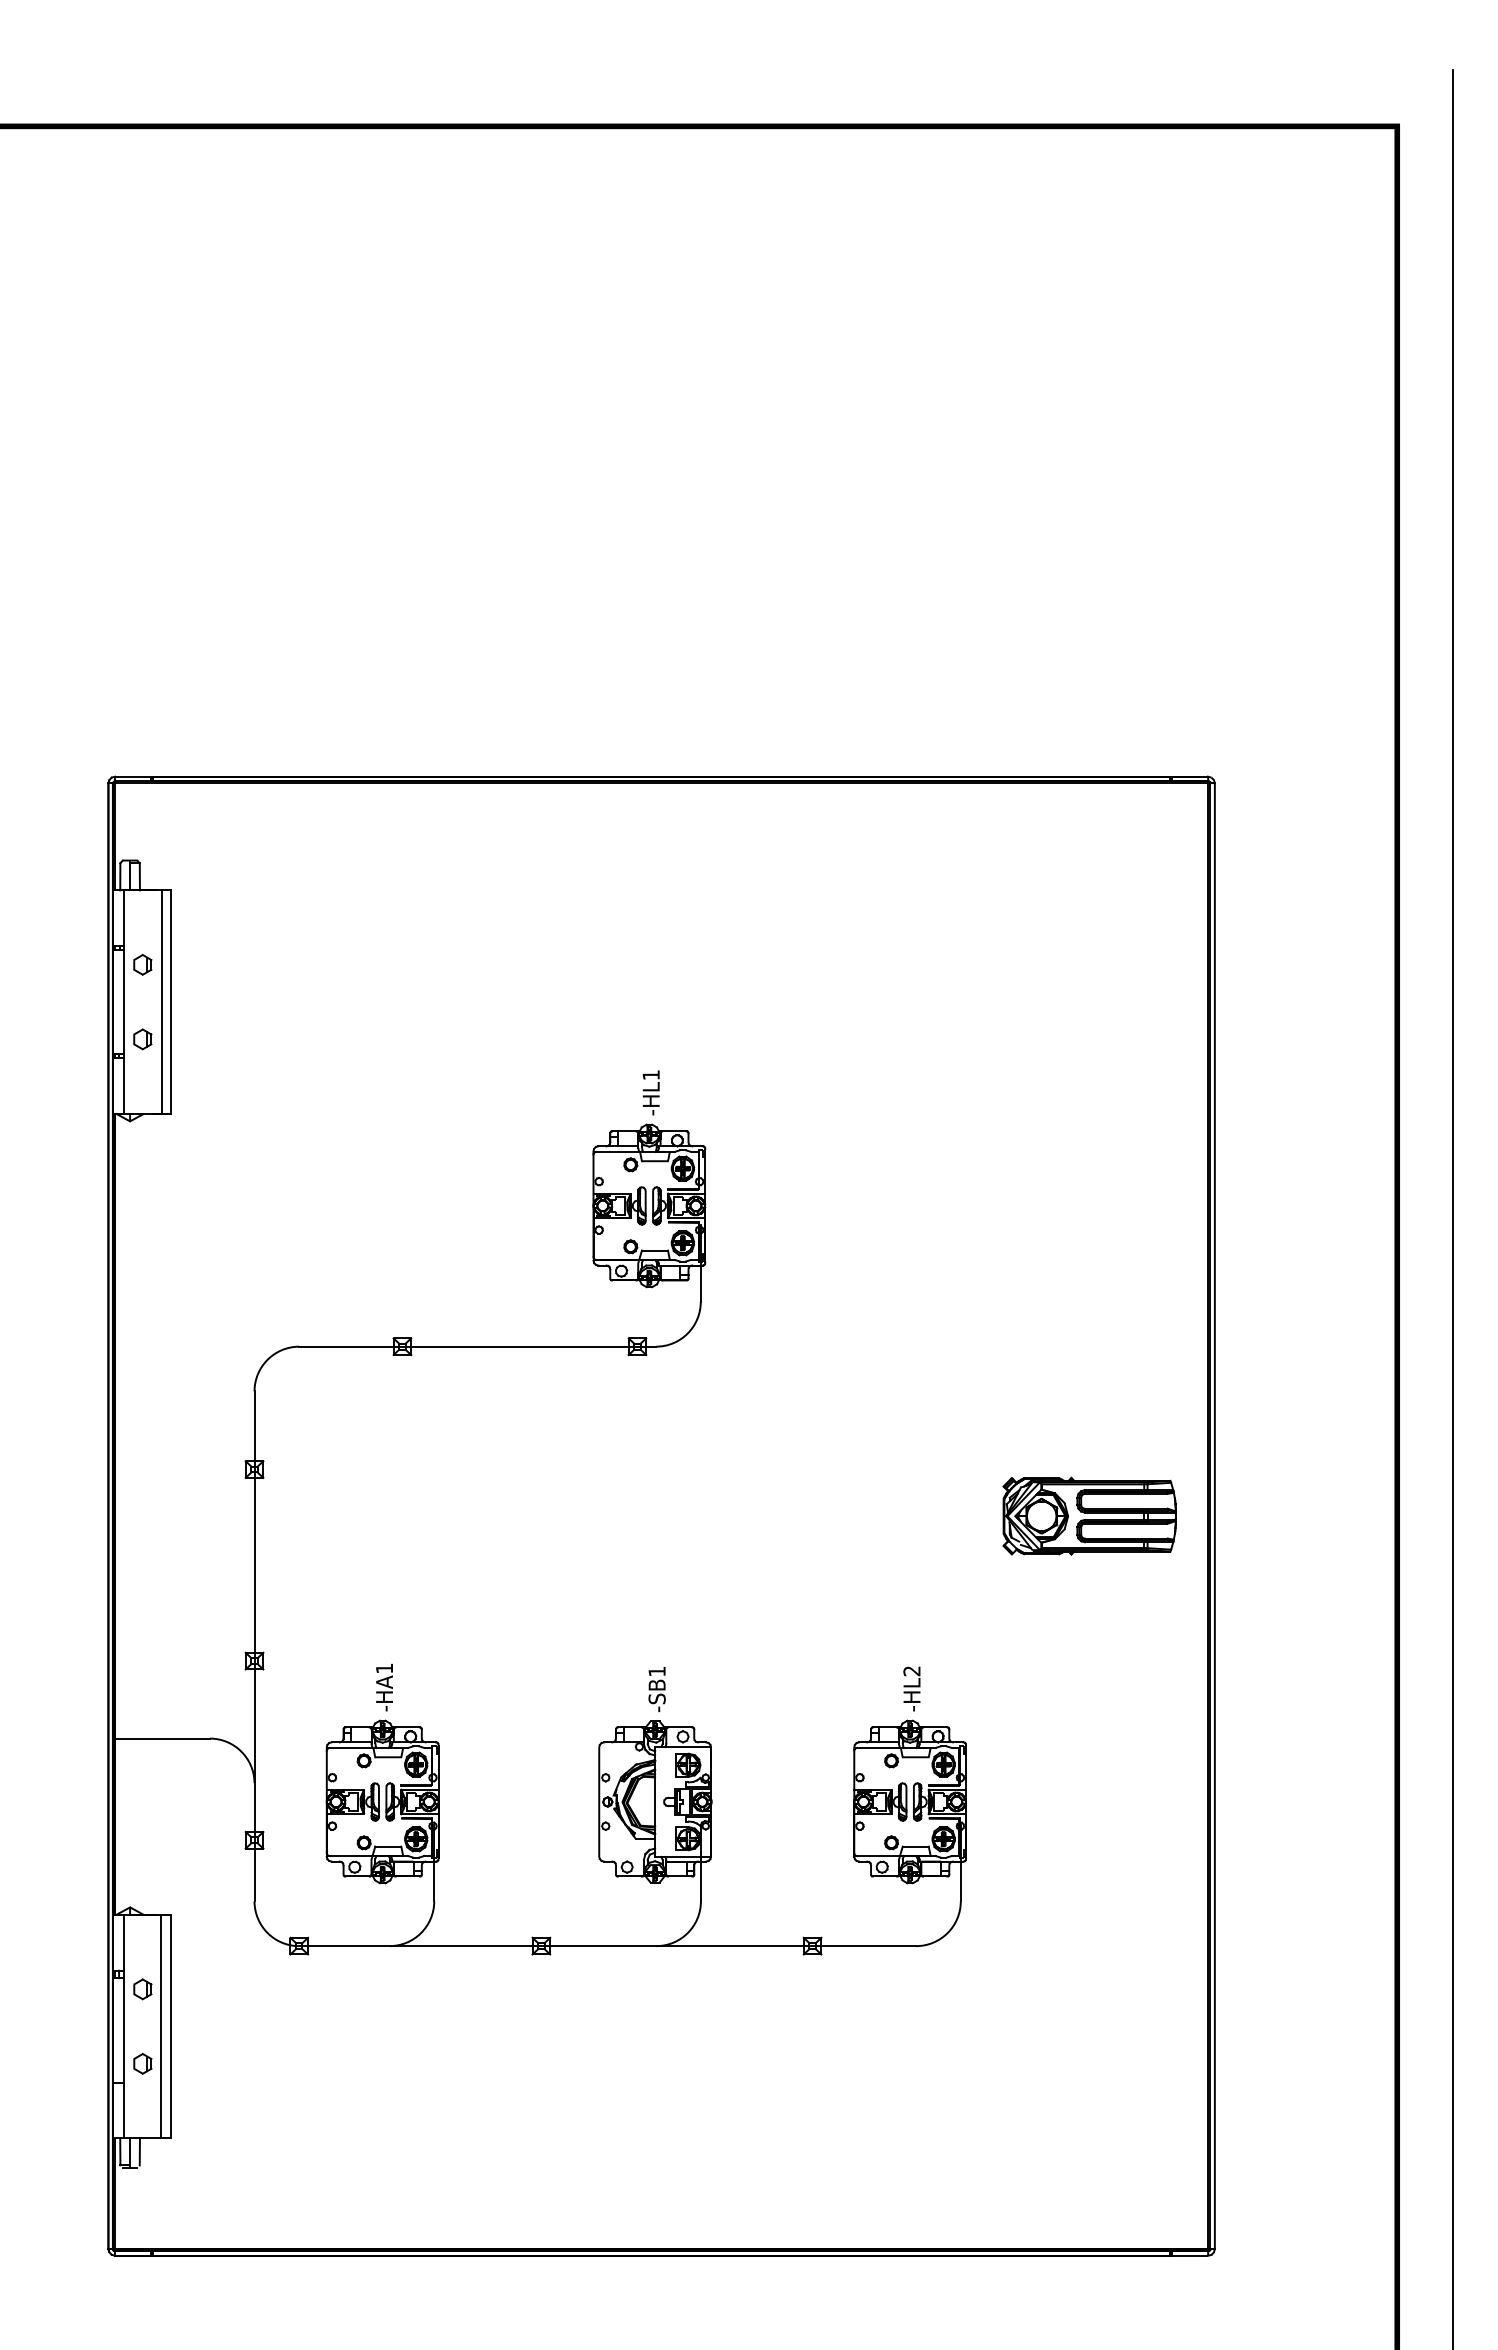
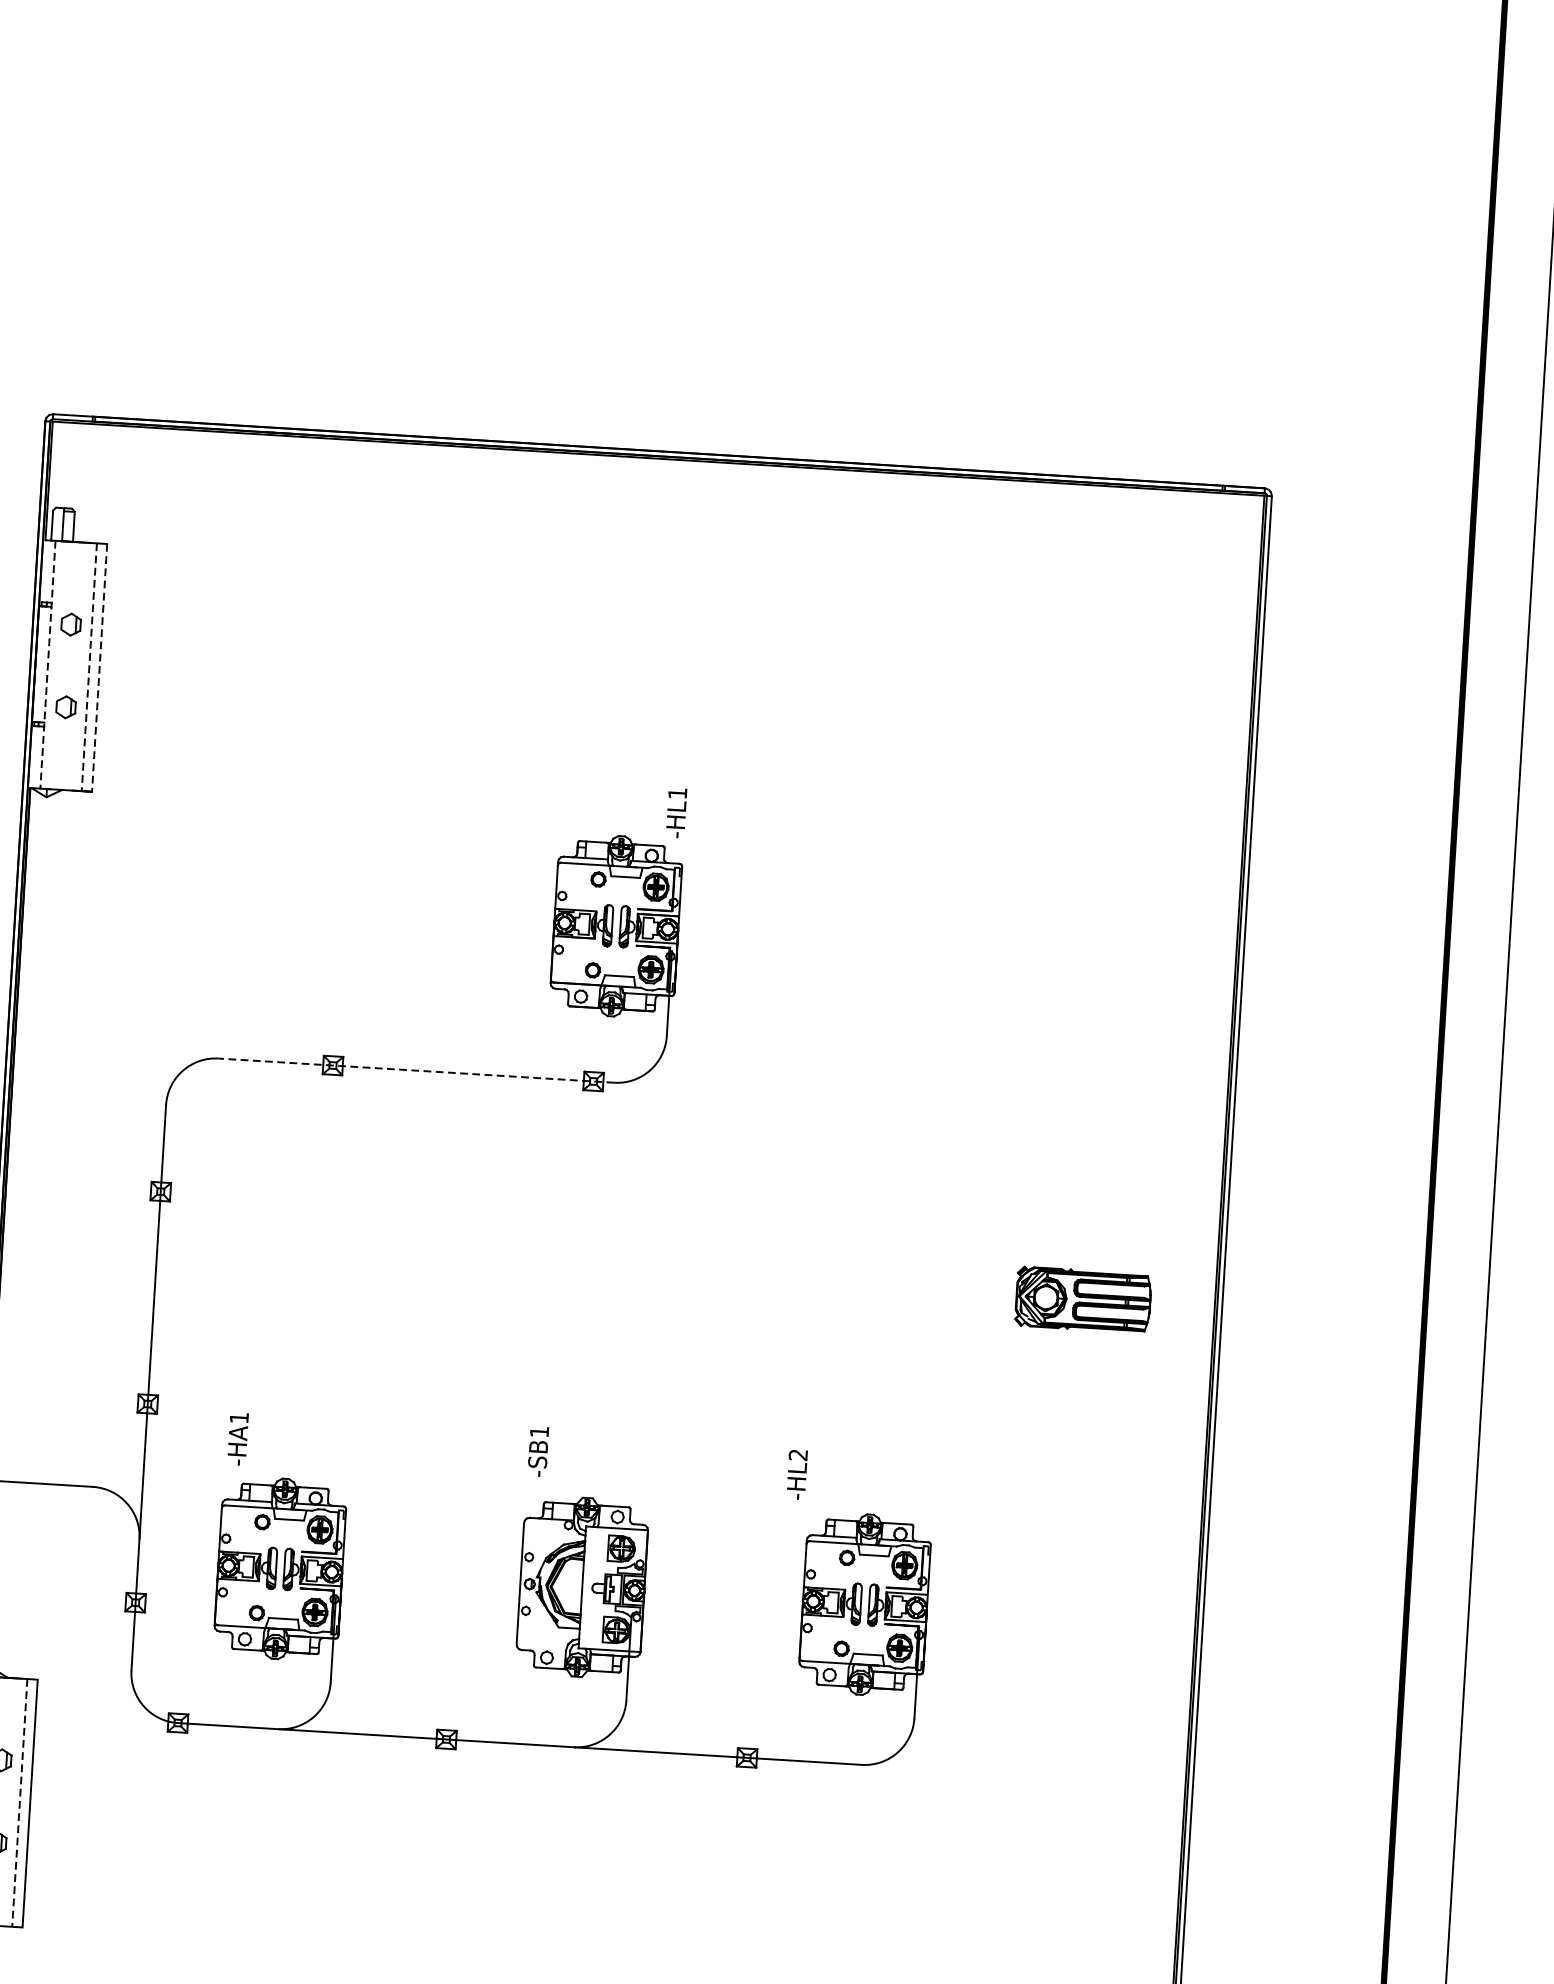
line: (124, 1002) -> (48, 665), solid -> dashed
line: (161, 1002) -> (89, 667), solid -> dashed
line: (170, 1002) -> (99, 668), solid -> dashed
text: (650, 1092) -> (675, 812), moved
line: (477, 1346) -> (416, 1070), solid -> dashed
part: (1089, 1515) -> (1083, 1299), size x0.7
text: (384, 1687) -> (237, 1438), moved
text: (911, 1688) -> (796, 1474), moved
text: (656, 1689) -> (537, 1451), moved
line: (161, 2026) -> (19, 1802), solid -> dashed

